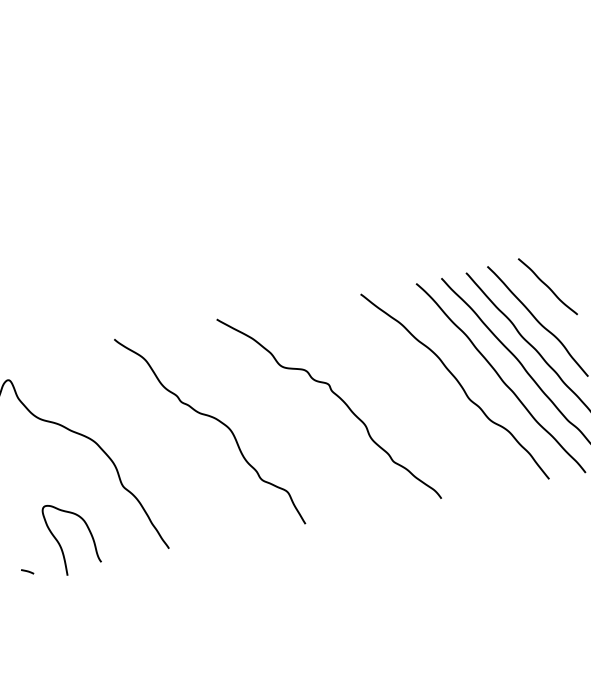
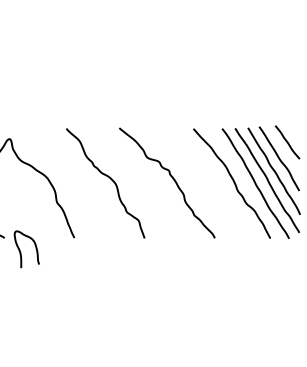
curve: (62, 545) -> (21, 252), moved

